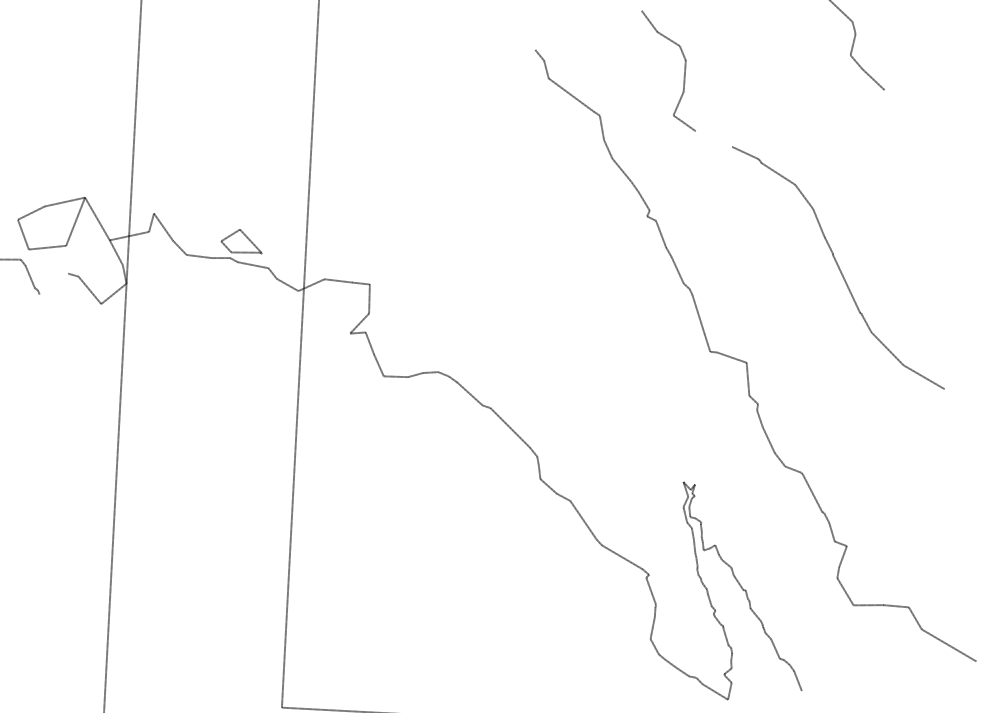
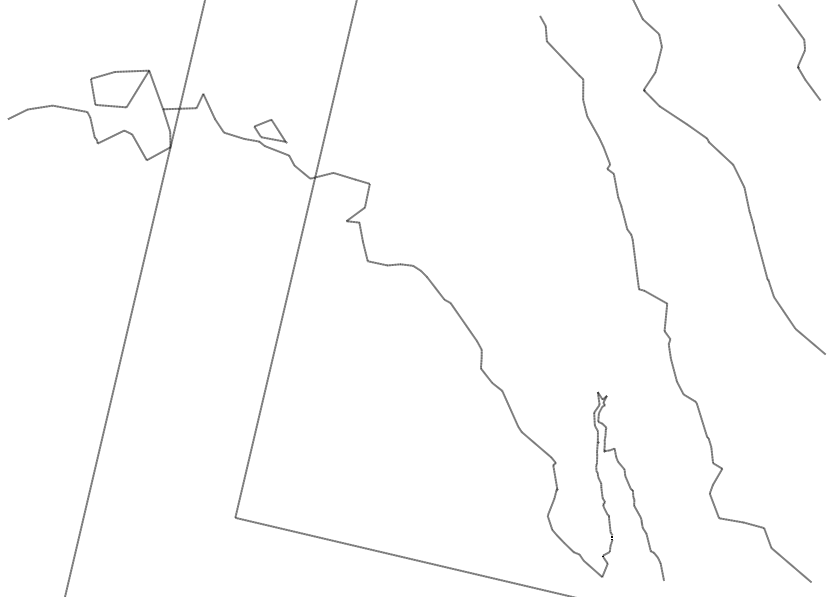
line: (714, 139) -> (673, 115), added
line: (53, 283) -> (110, 136), added

